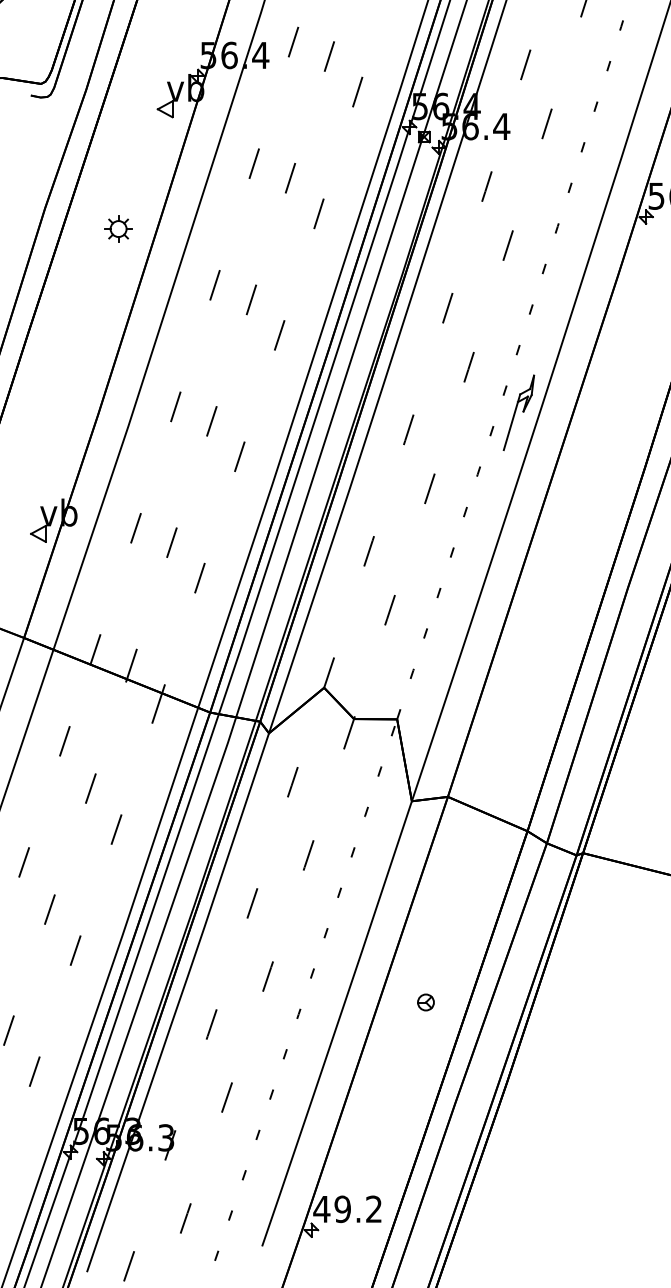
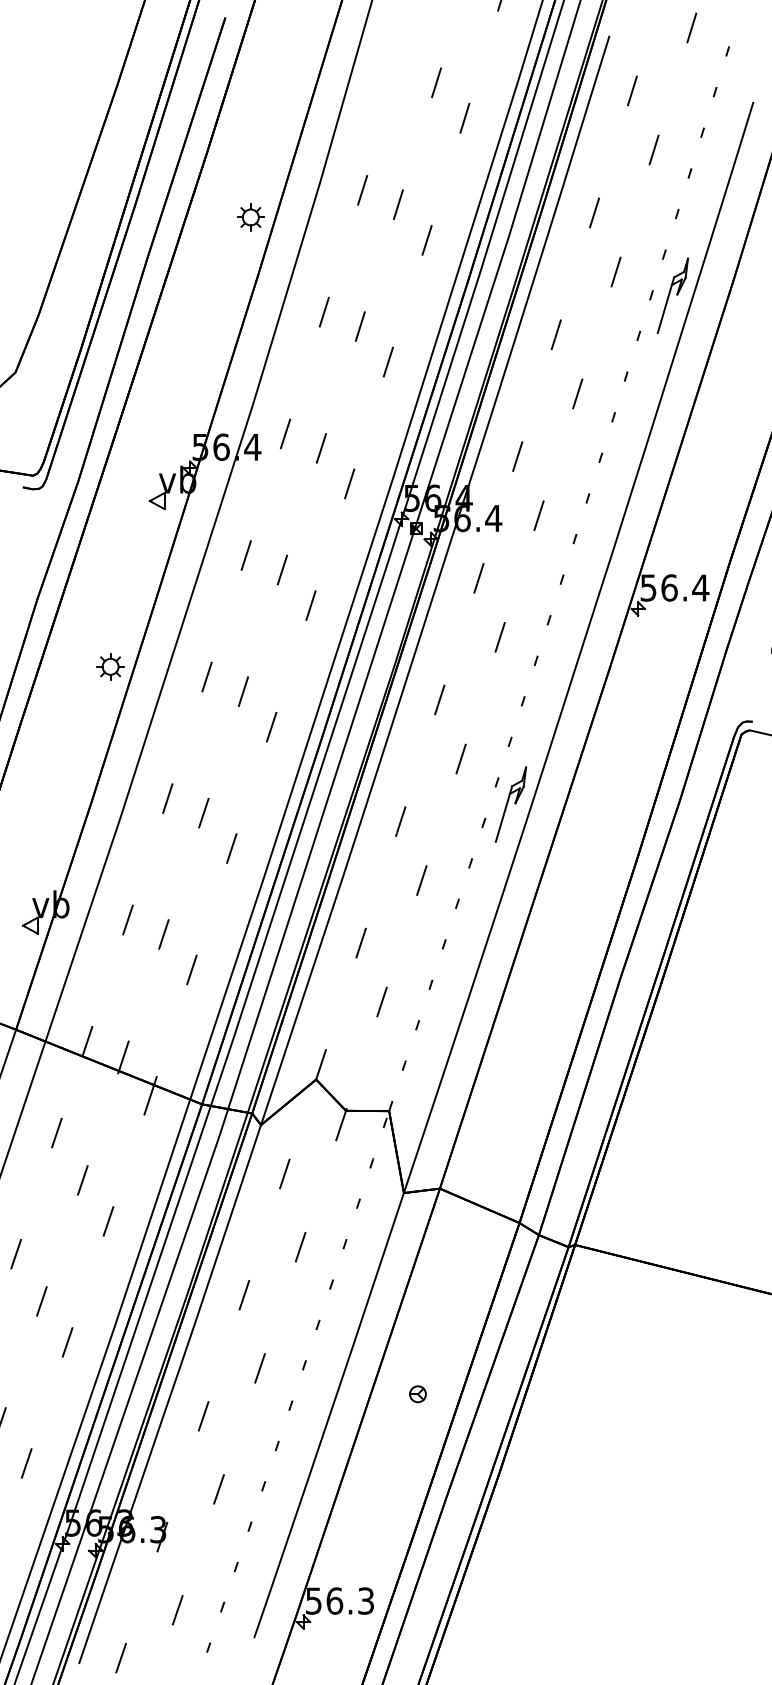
part: (118, 228) -> (110, 666), moved
text: (347, 1208) -> (339, 1600), 49.2 -> 56.3

